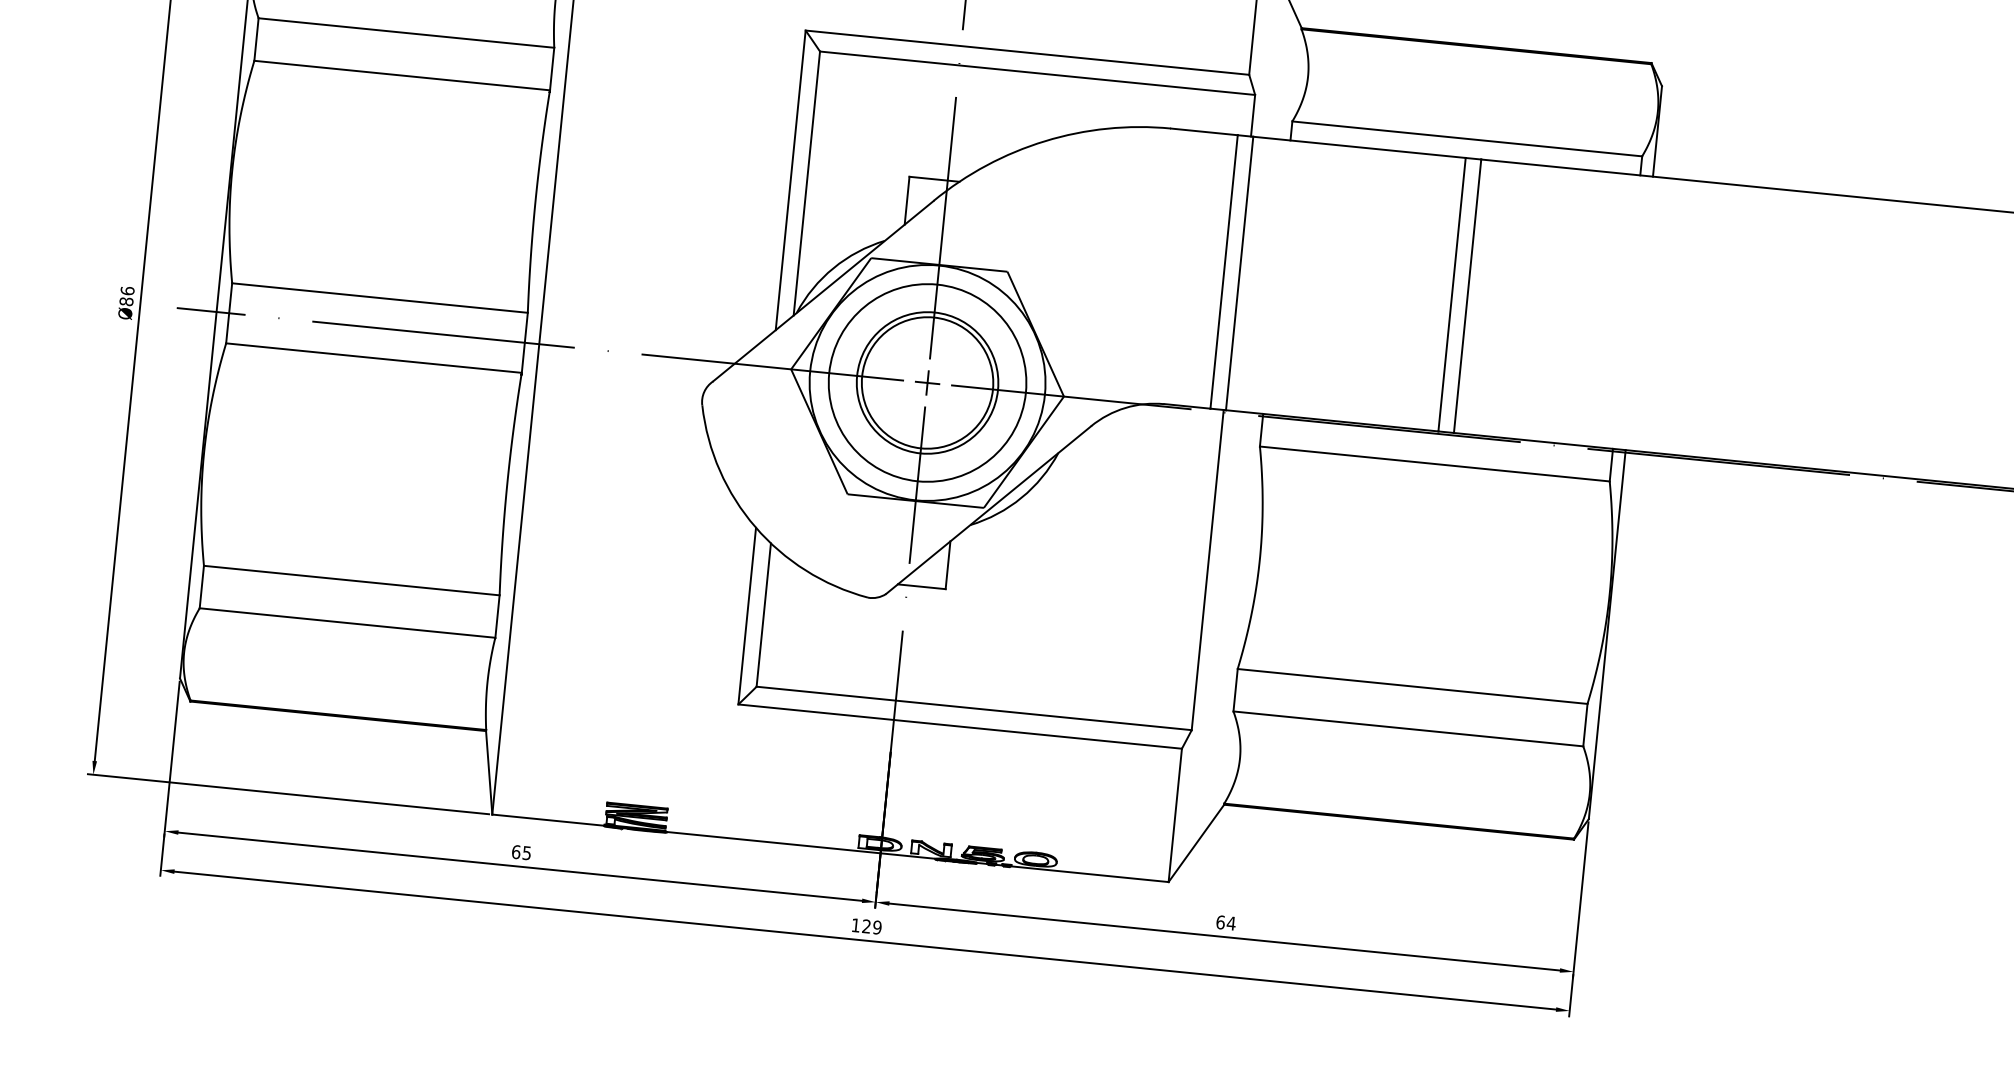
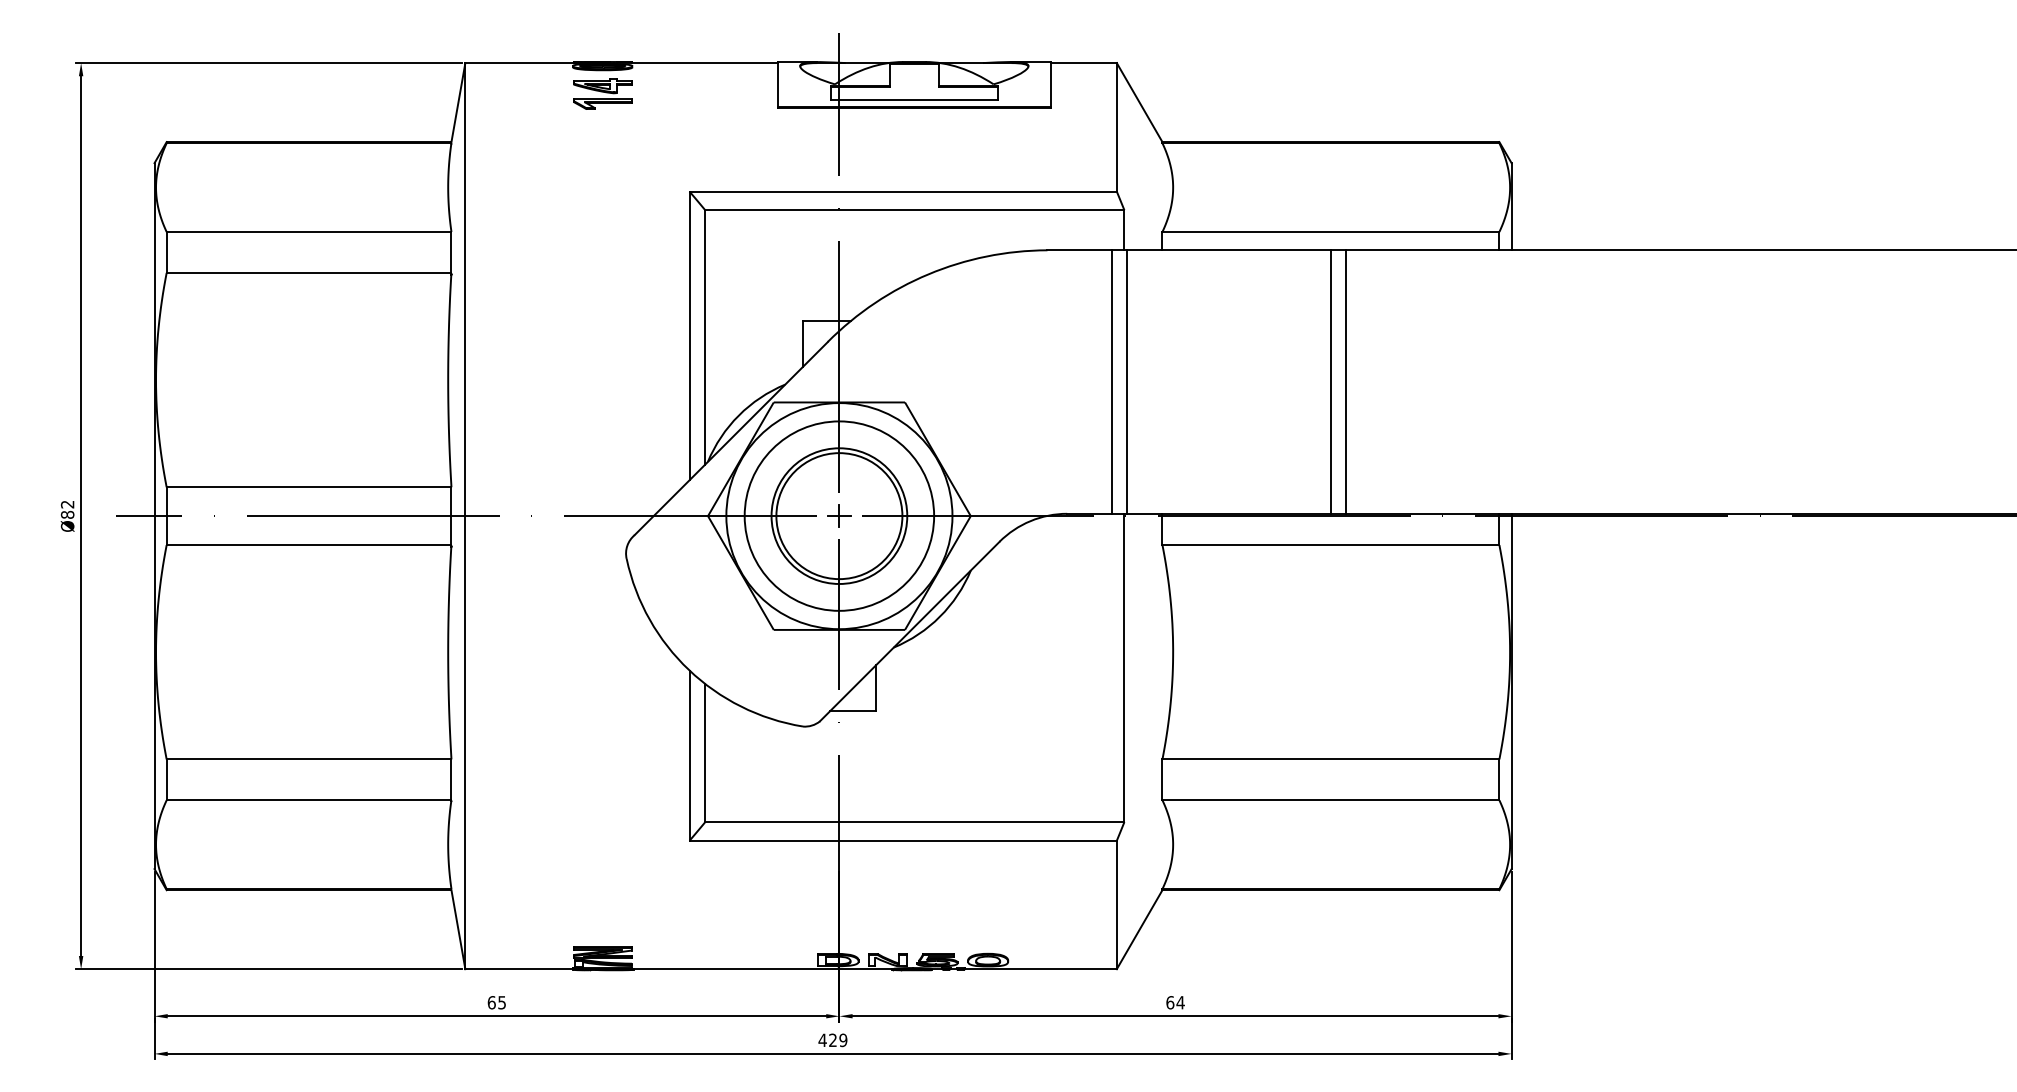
text: (127, 290) -> (67, 504), Ø86 -> Ø82
text: (855, 924) -> (822, 1039), 129 -> 429

